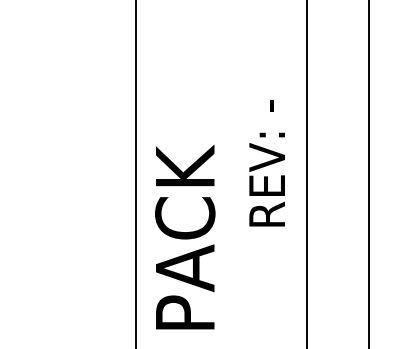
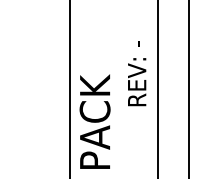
text: (267, 162) -> (137, 73), moved

